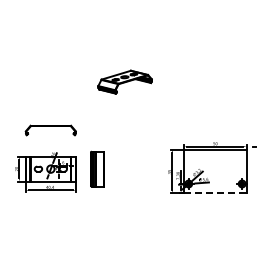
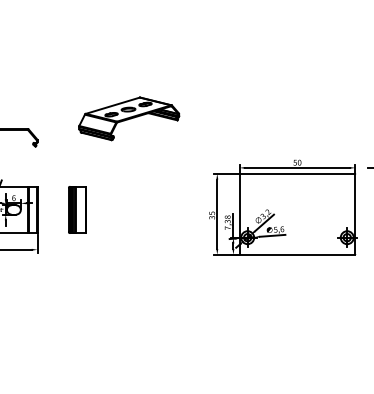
part: (124, 81) -> (127, 117), moved
part: (97, 168) -> (77, 208), size x0.71
line: (215, 193) -> (297, 255), dashed -> solid

